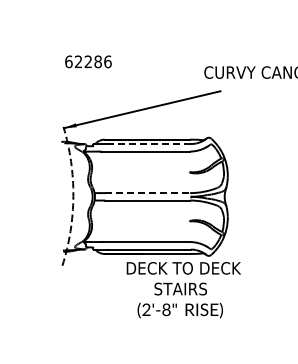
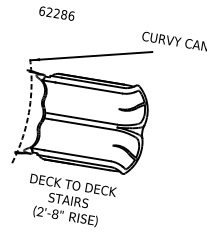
line: (149, 144) -> (92, 83), dashed -> solid
line: (148, 193) -> (85, 119), dashed -> solid
text: (183, 290) -> (70, 201), moved

